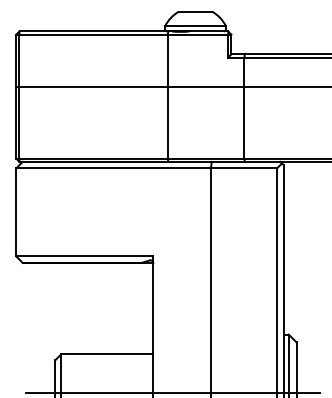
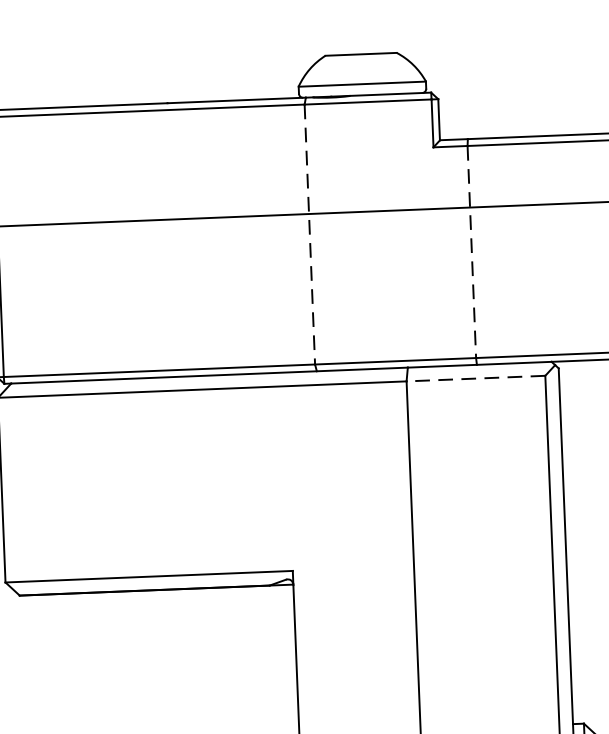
line: (167, 96) -> (309, 234), solid -> dashed
line: (244, 108) -> (471, 252), solid -> dashed
line: (243, 168) -> (474, 378), solid -> dashed

